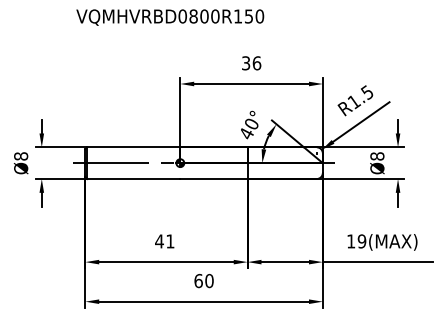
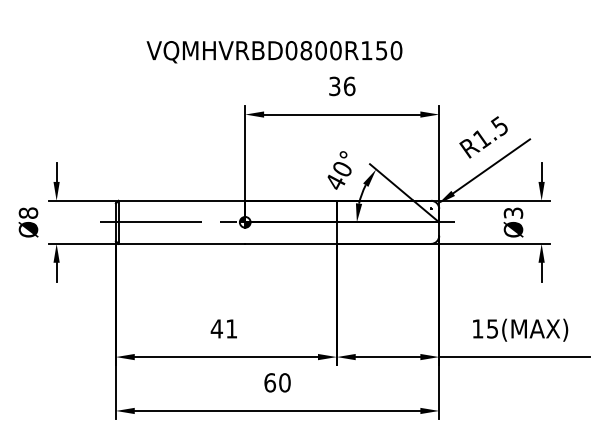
text: (170, 17) -> (274, 52), moved
text: (377, 155) -> (513, 212), Ø8 -> Ø3
text: (361, 241) -> (492, 328), 19(MAX) -> 15(MAX)

